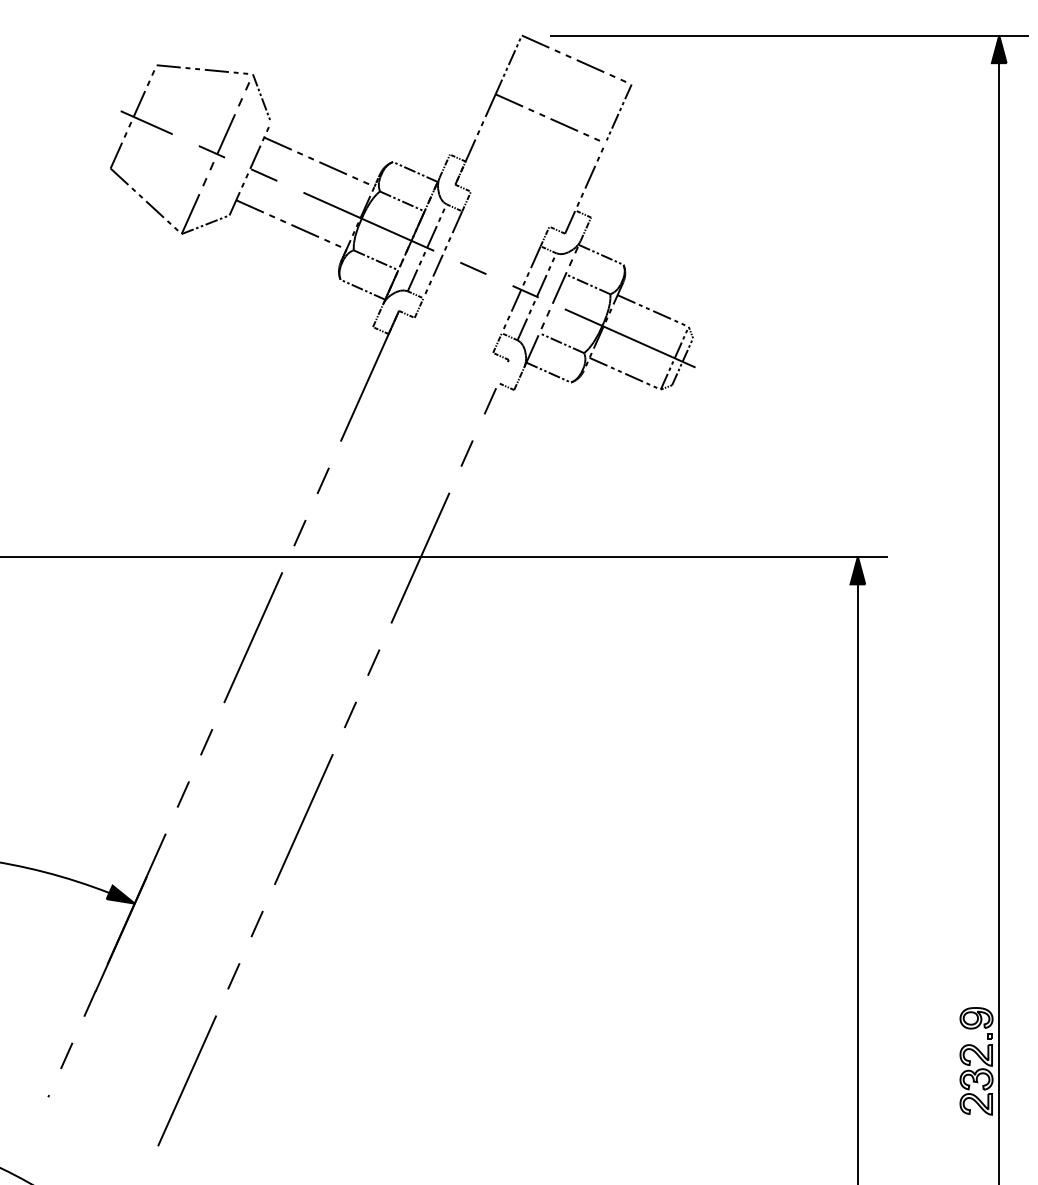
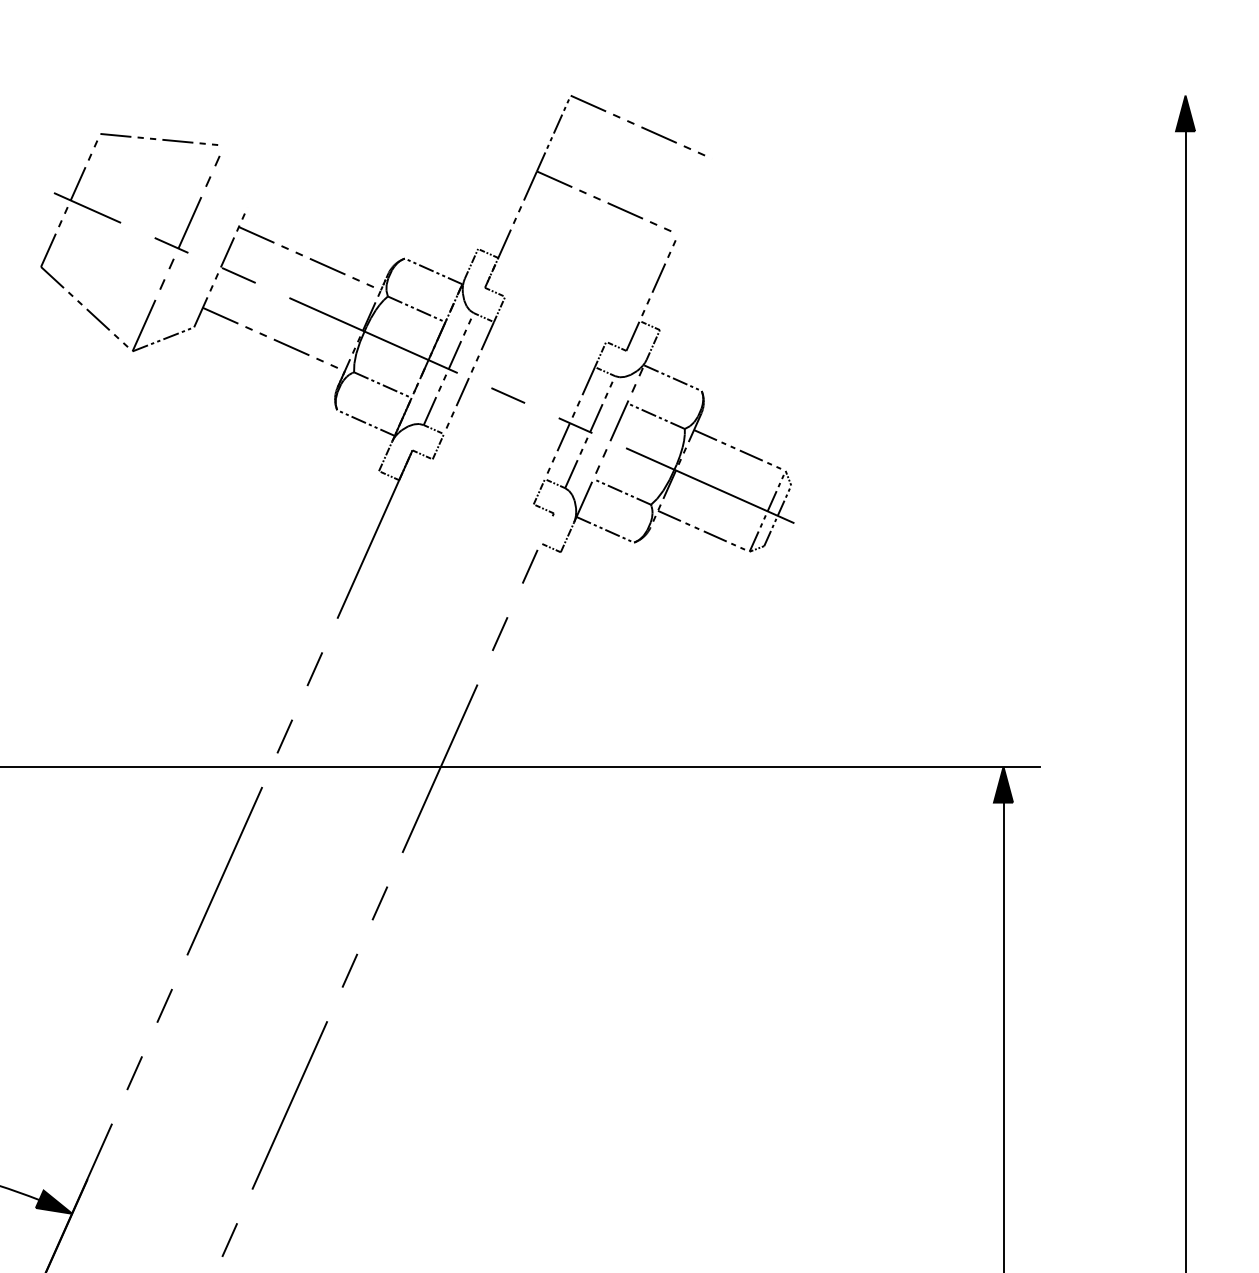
line: (788, 35) -> (914, 95), removed
line: (261, 98) -> (235, 176), removed
line: (618, 113) -> (695, 196), removed

